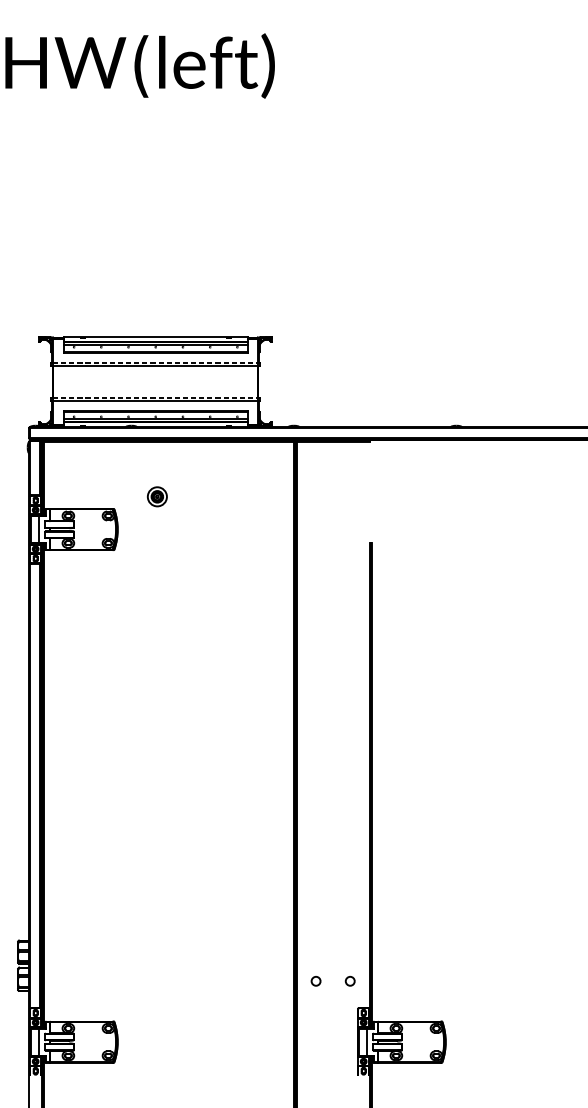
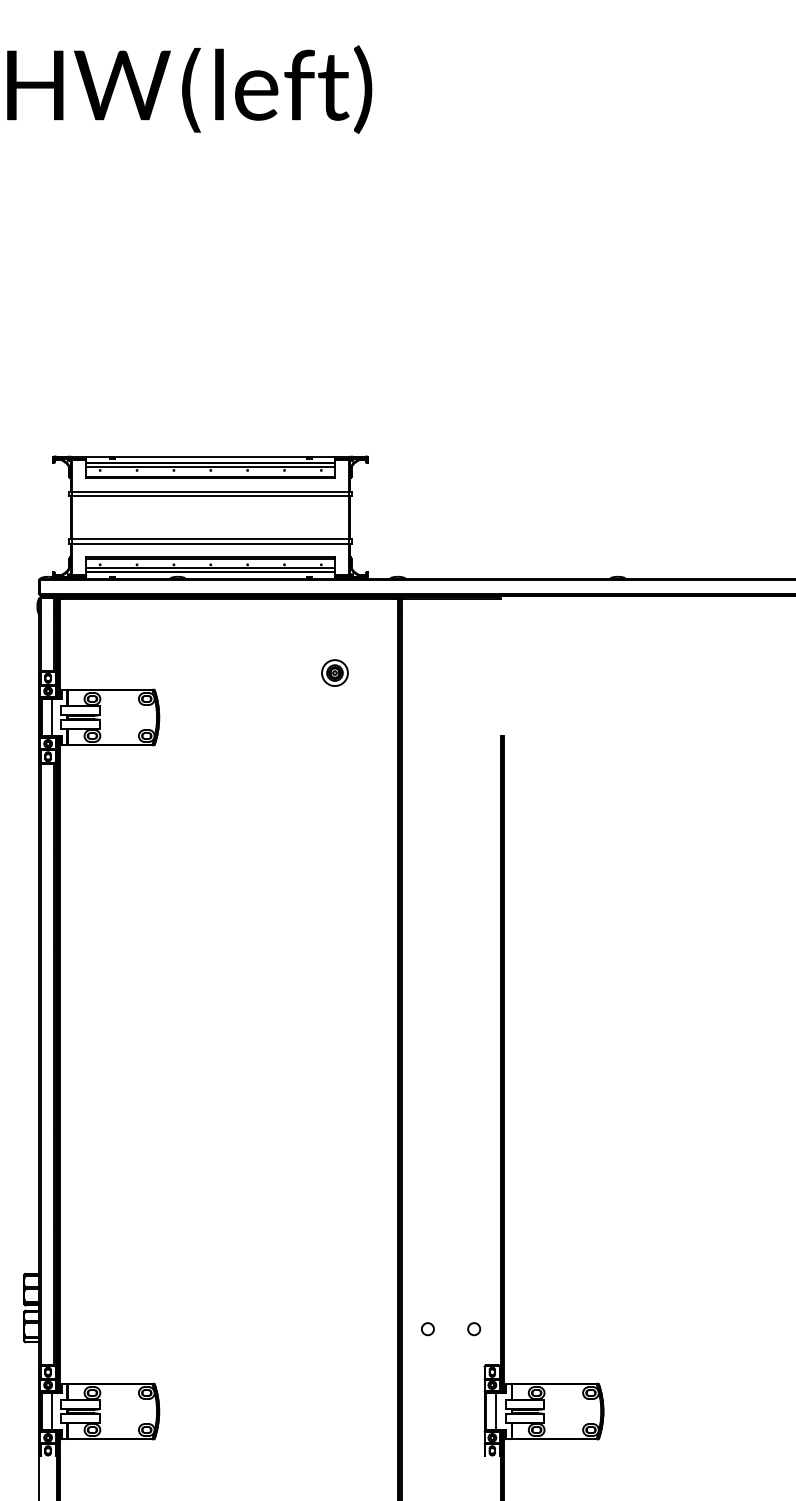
line: (155, 362) -> (210, 491), dashed -> solid
line: (155, 397) -> (210, 538), dashed -> solid
part: (157, 496) -> (334, 672), moved

